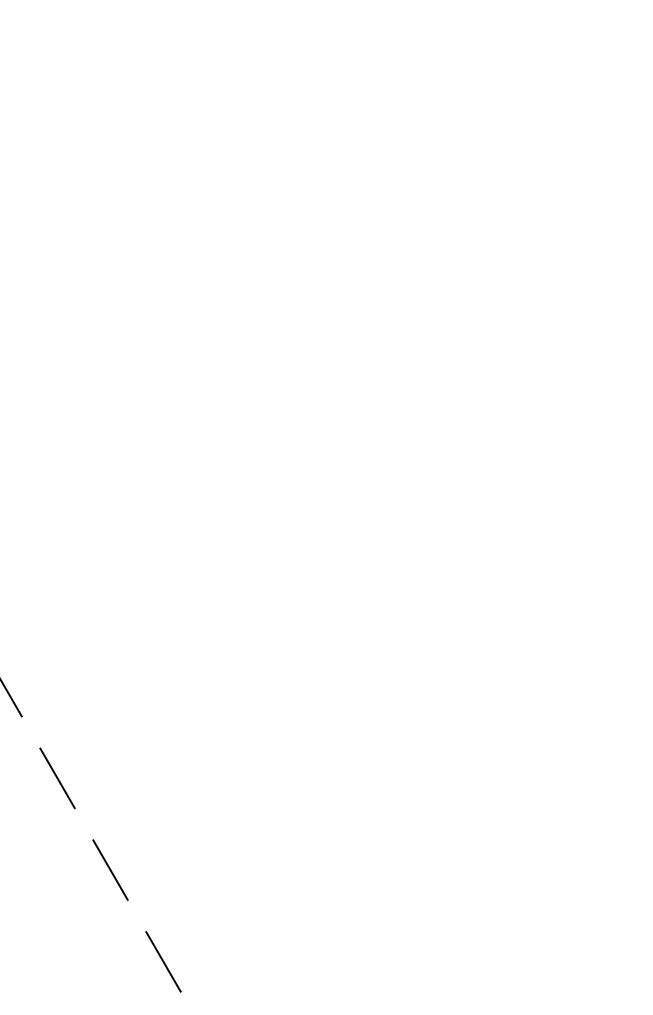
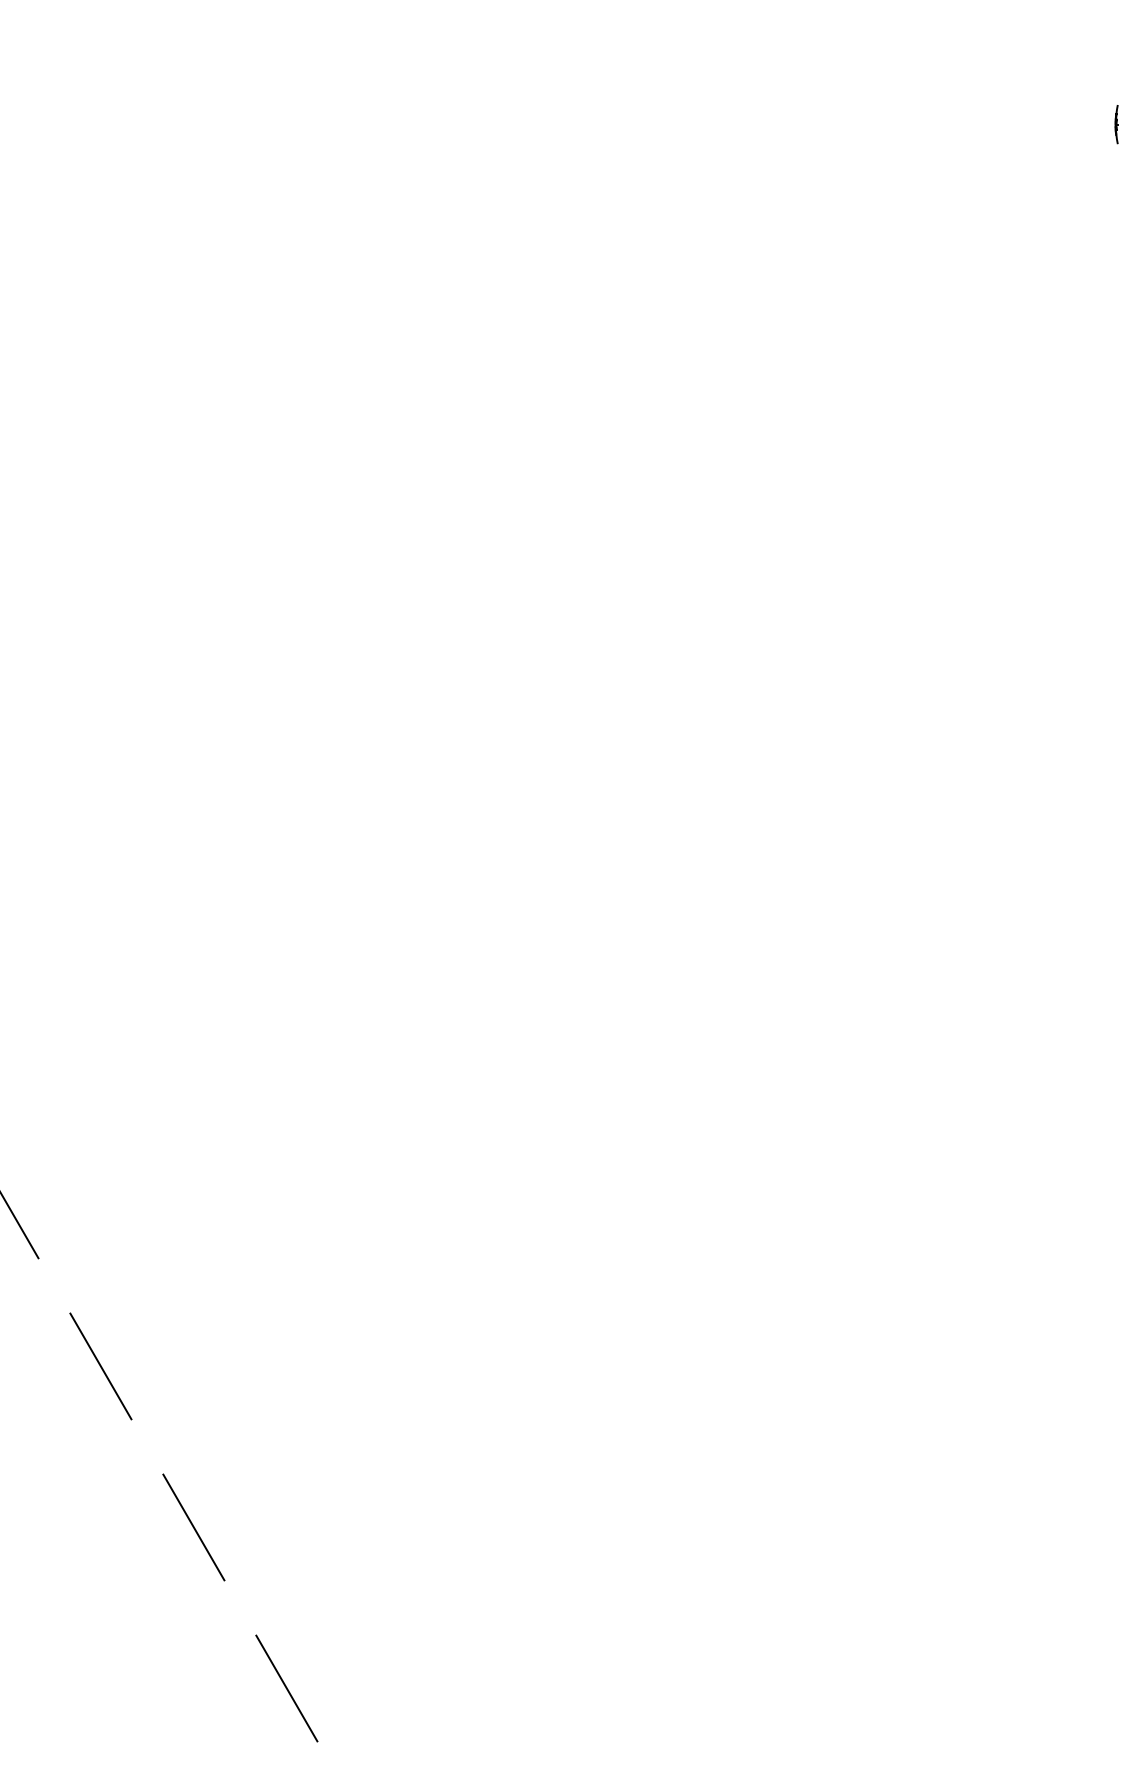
line: (635, 70) -> (1115, 123), added

